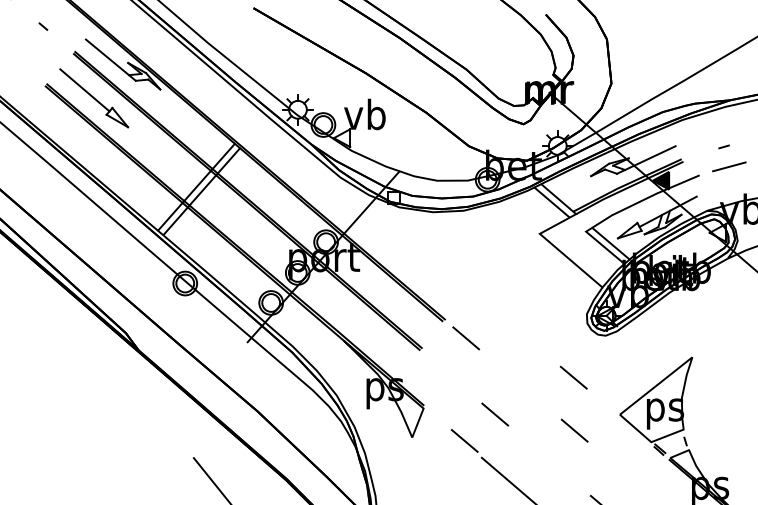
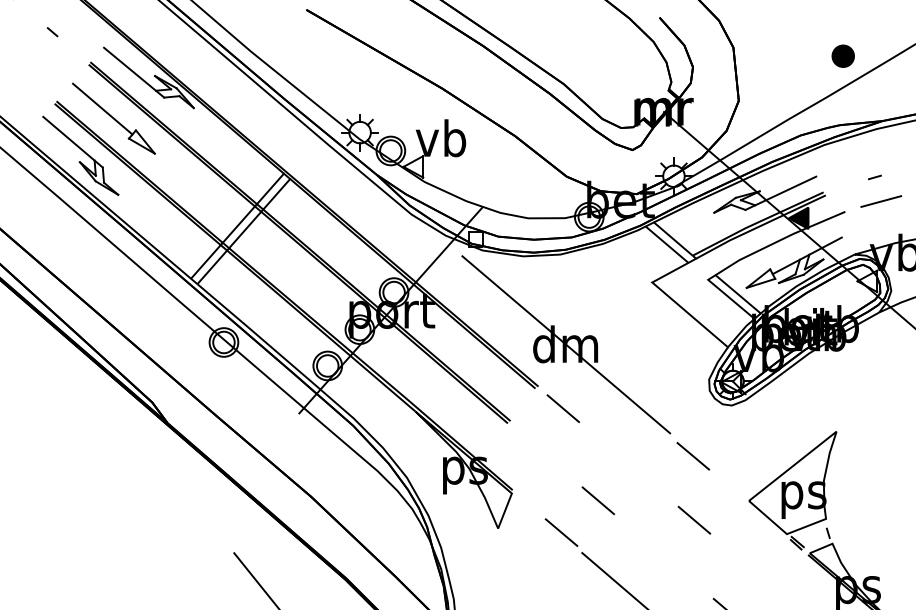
part: (697, 46) -> (842, 56), added
part: (66, 128) -> (80, 155), added
part: (468, 285) -> (566, 344), added

